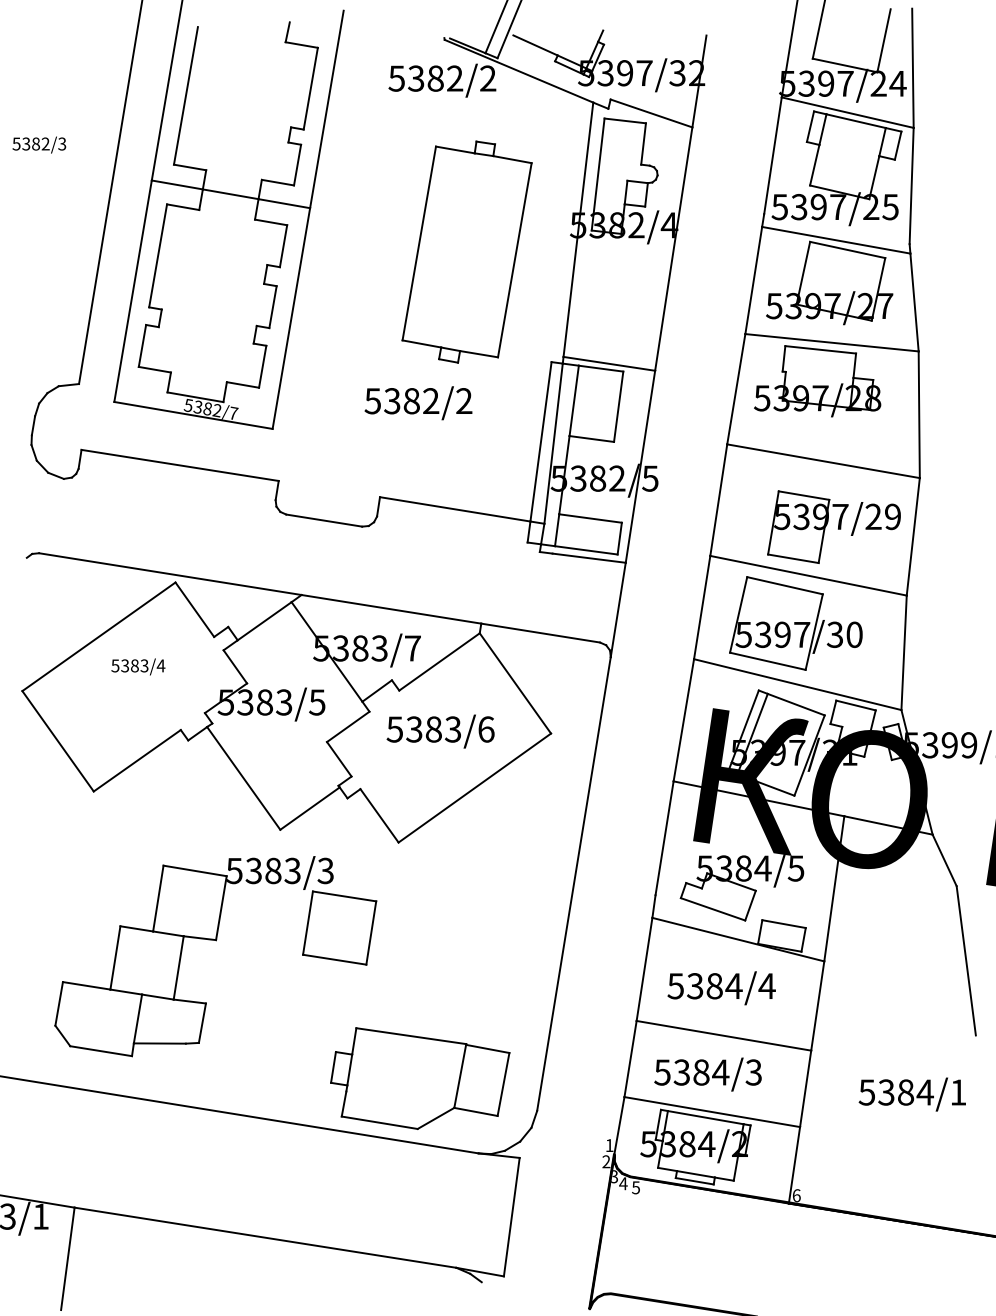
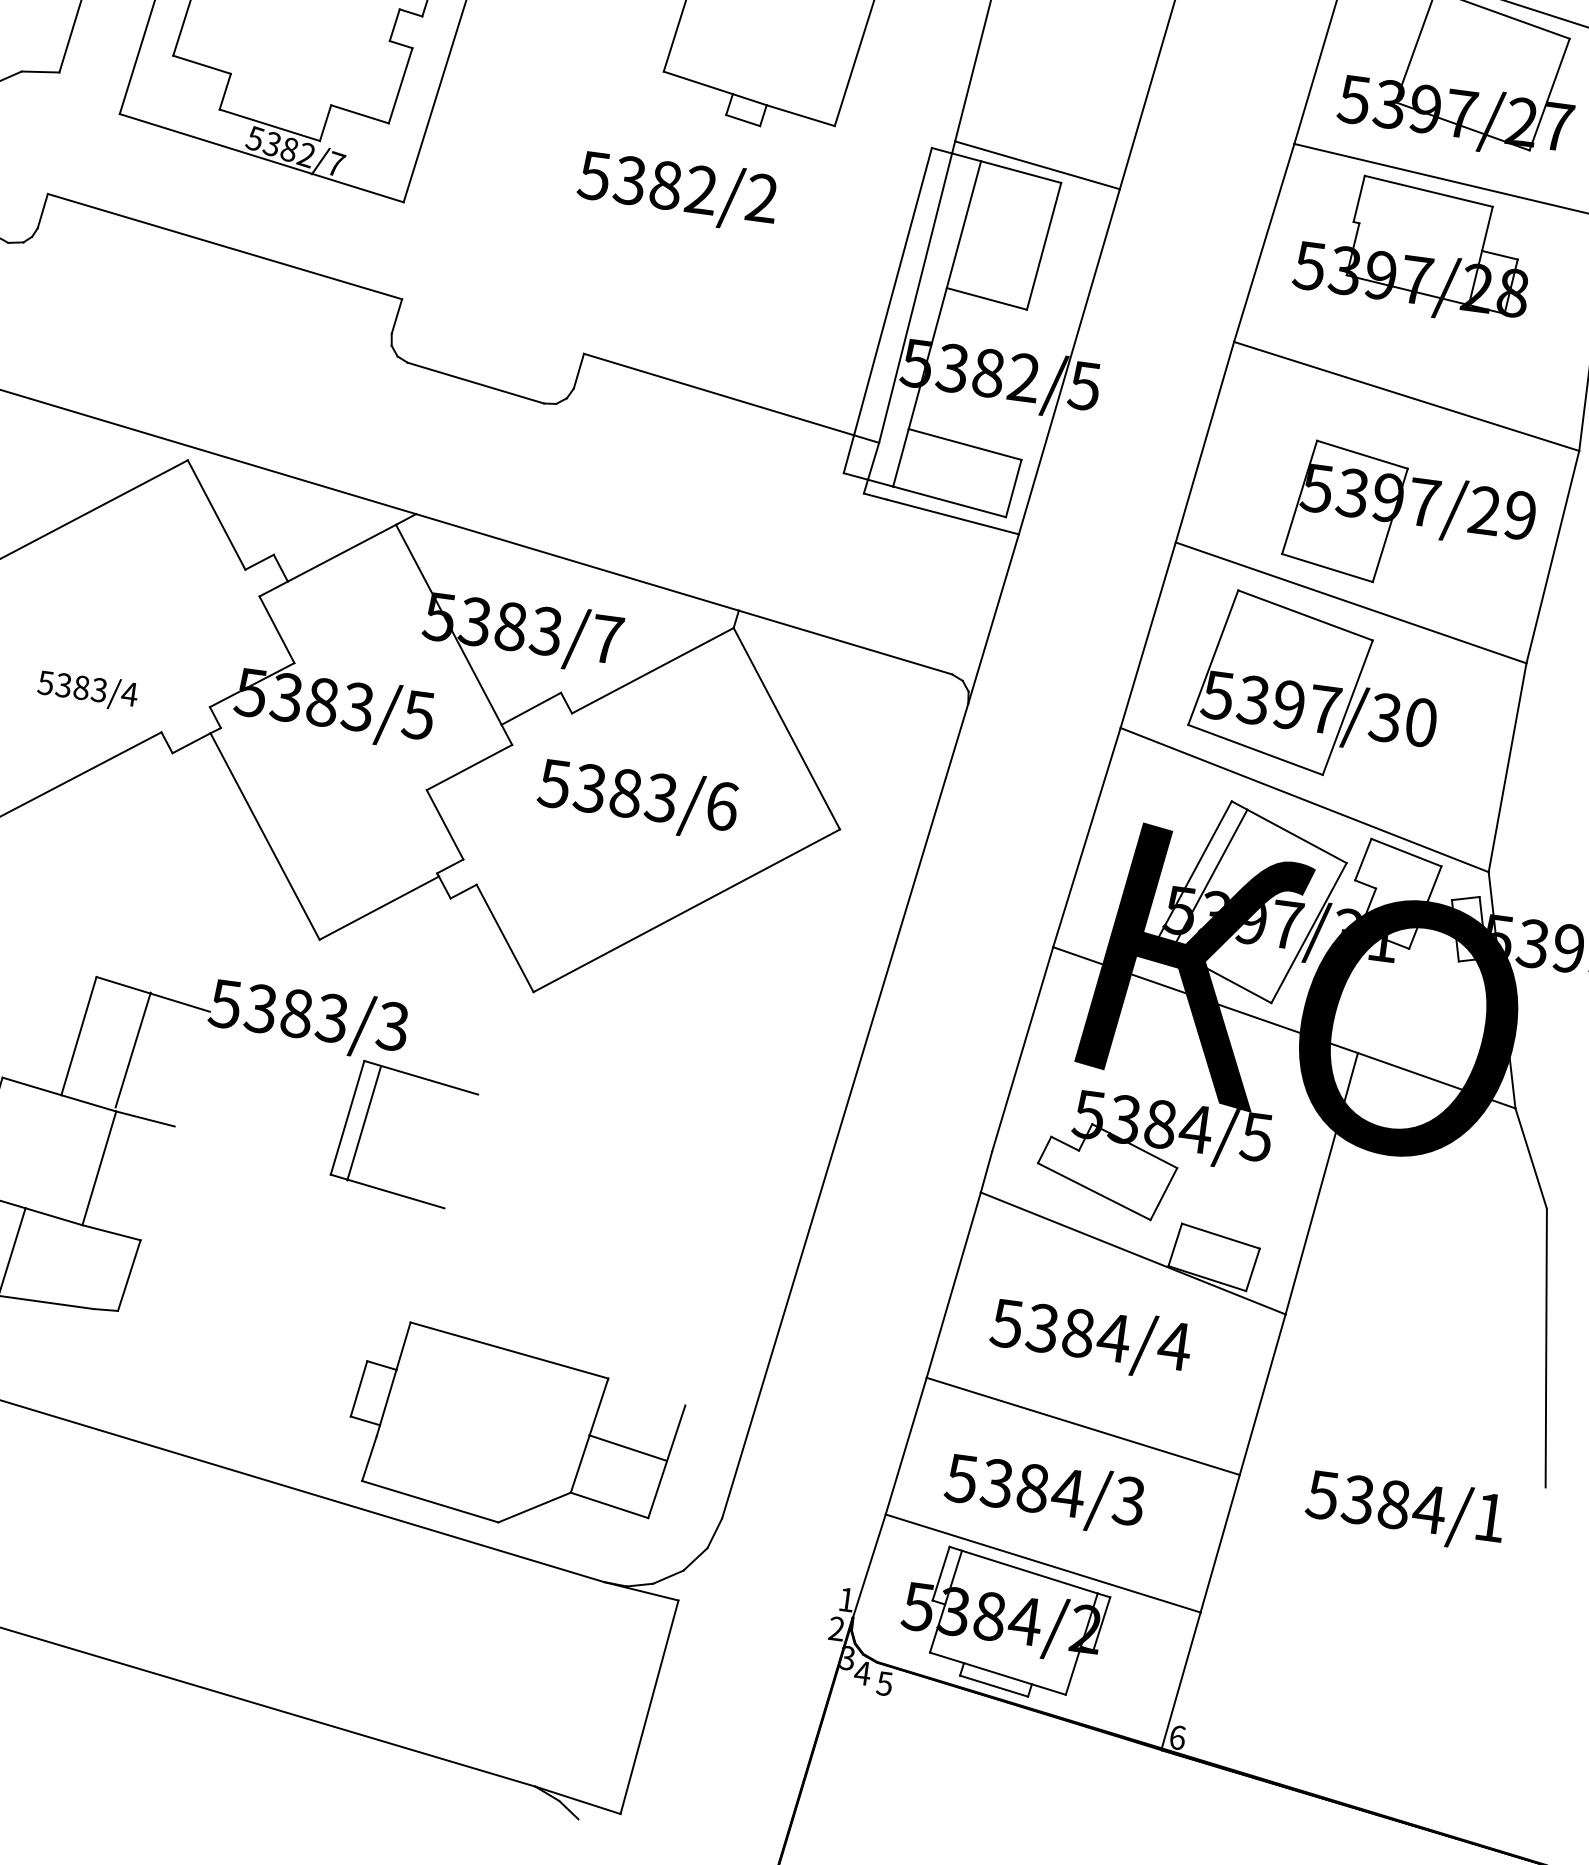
text: (138, 666) -> (88, 689), moved
line: (221, 908) -> (133, 1050), moved
line: (371, 932) -> (364, 1122), moved
line: (487, 1048) -> (627, 1447), moved
text: (911, 1094) -> (1403, 1509), moved

